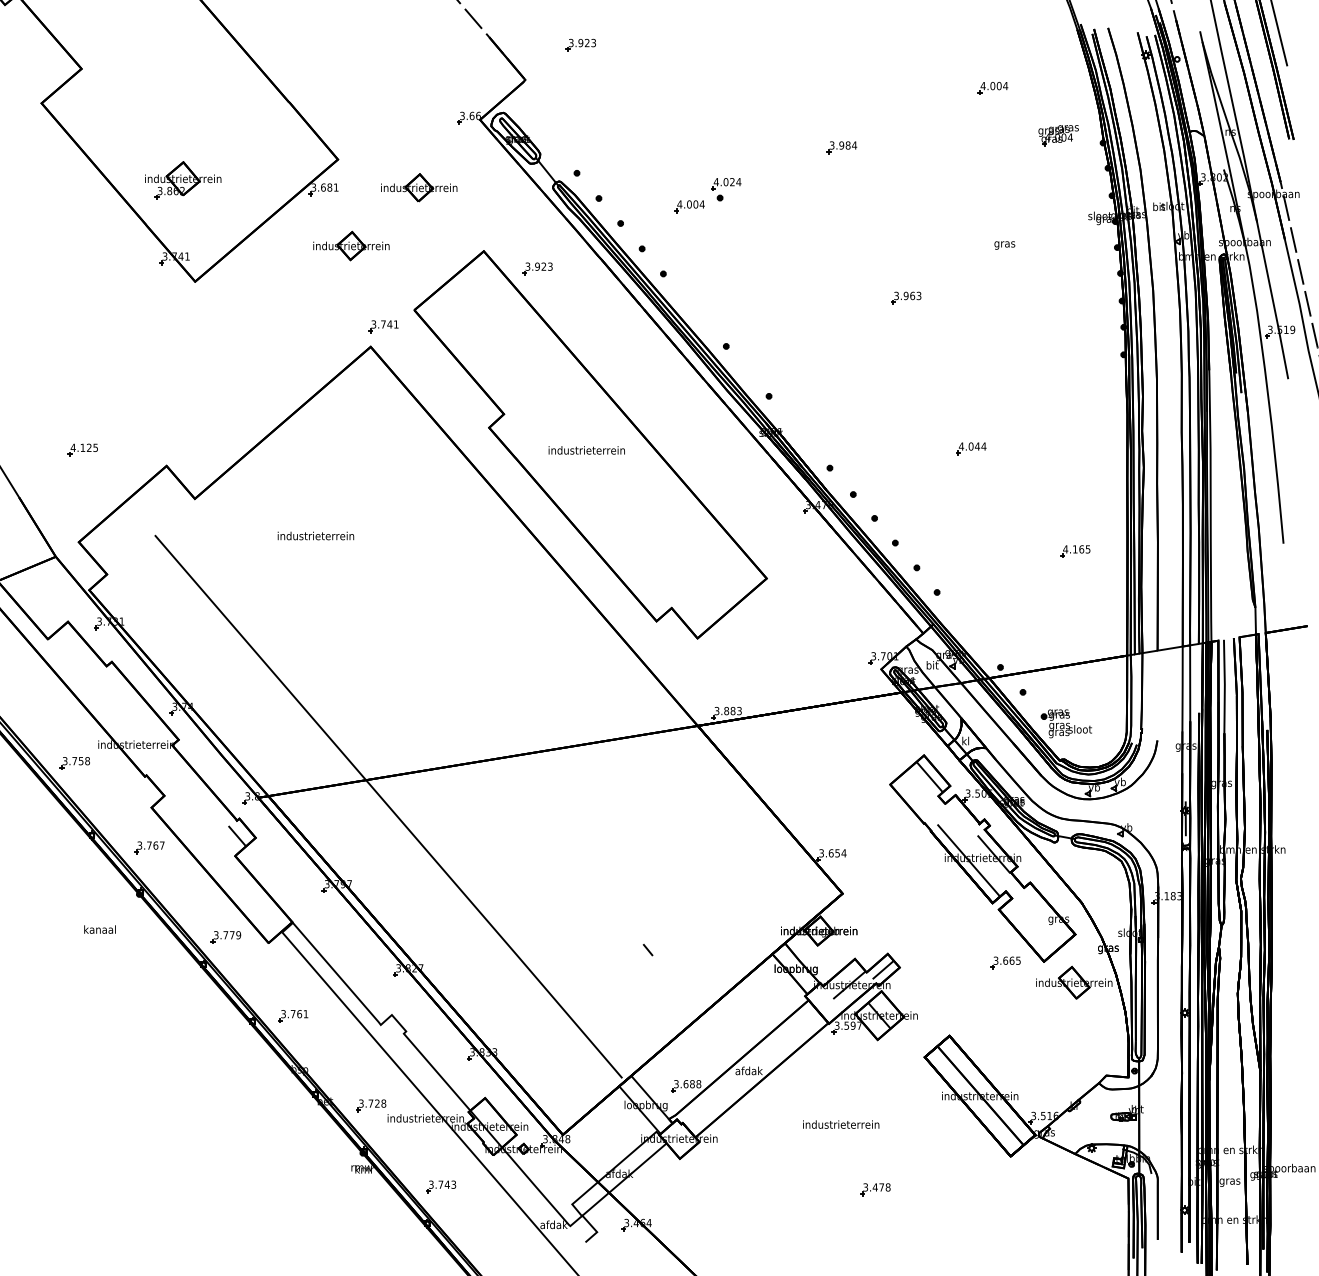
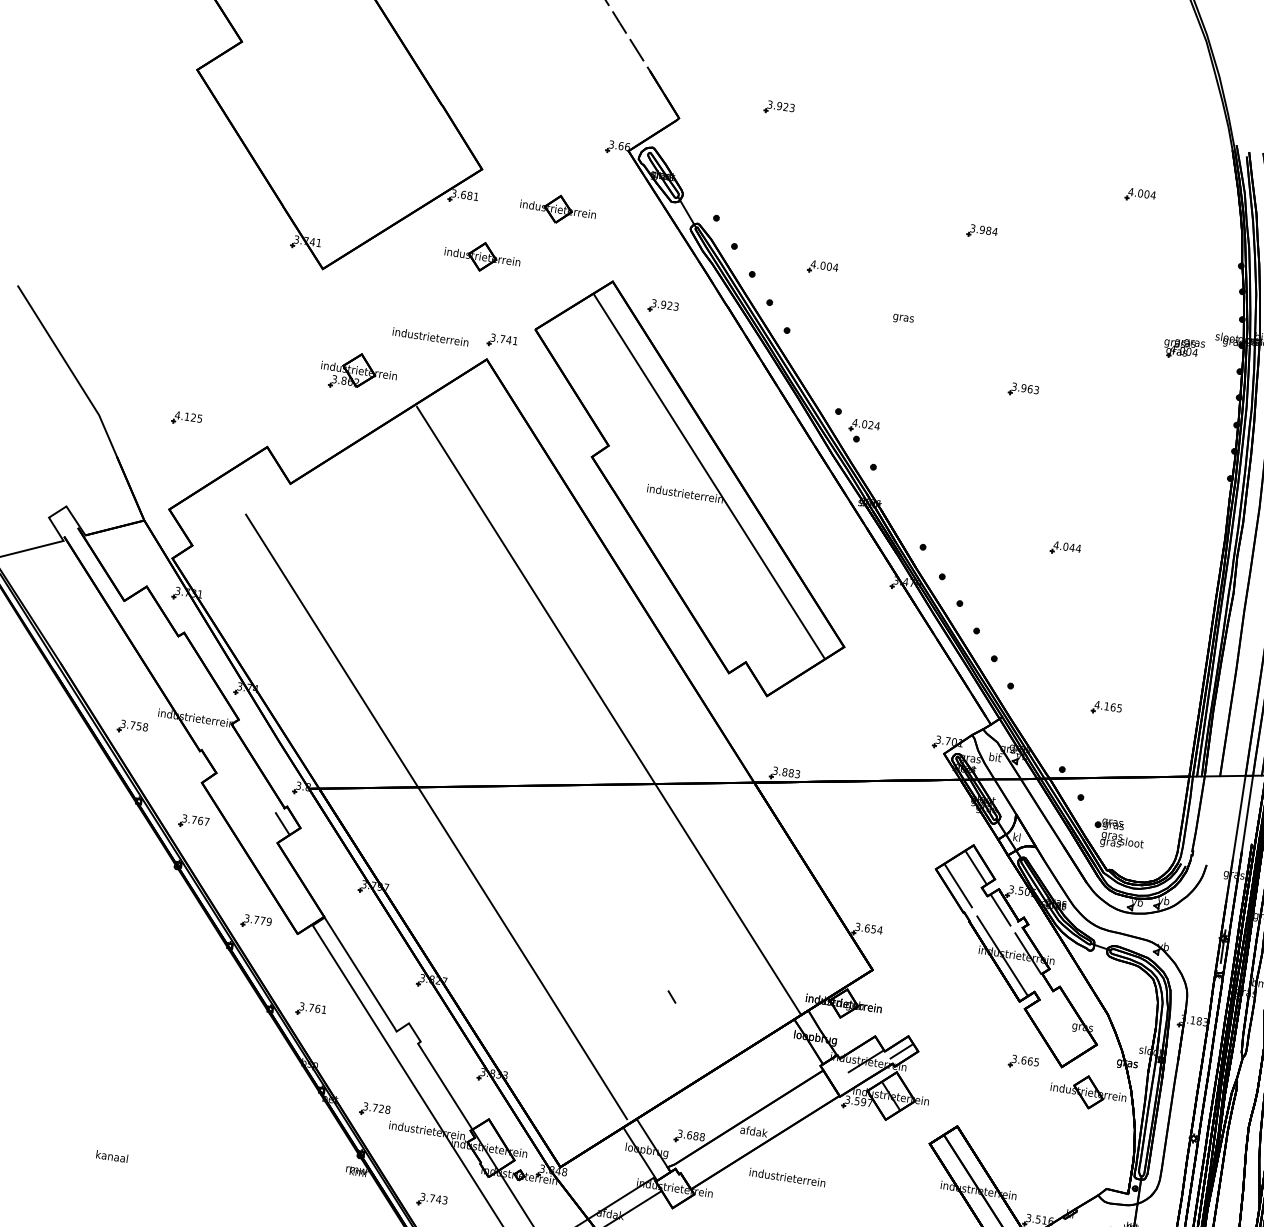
part: (580, 44) -> (779, 107), moved
part: (1058, 135) -> (1183, 348), moved
part: (183, 180) -> (359, 372), moved
part: (726, 189) -> (864, 431), moved
text: (1004, 245) -> (903, 319), moved
line: (607, 429) -> (708, 476), added
text: (315, 535) -> (430, 336), moved
part: (1075, 551) -> (1106, 708), moved
line: (543, 676) -> (608, 710), added
line: (914, 797) -> (957, 885), added
line: (960, 815) -> (1000, 910), added
text: (99, 929) -> (111, 1156), moved
text: (841, 1124) -> (787, 1177), moved

